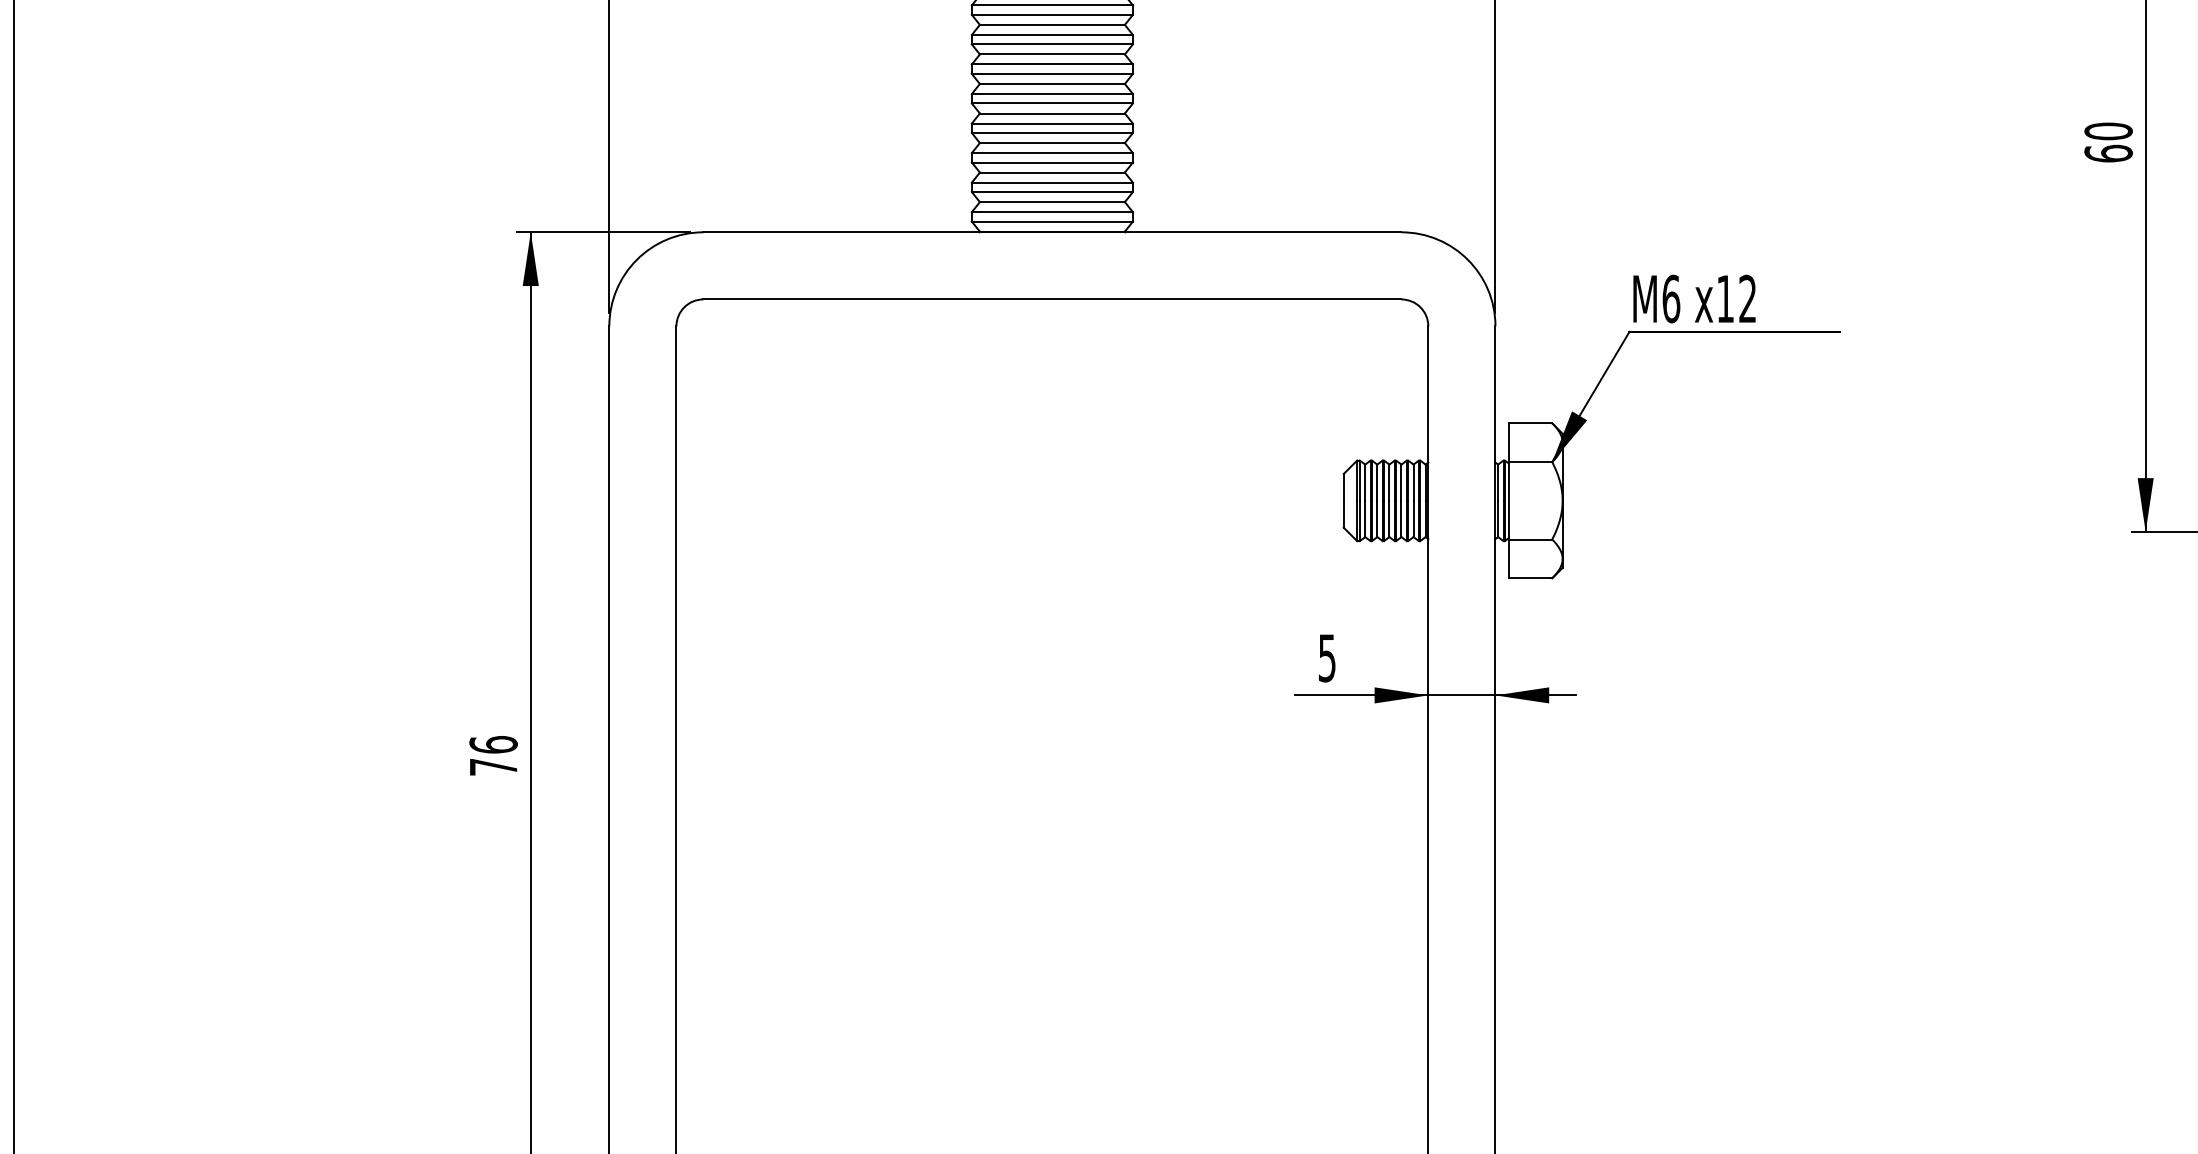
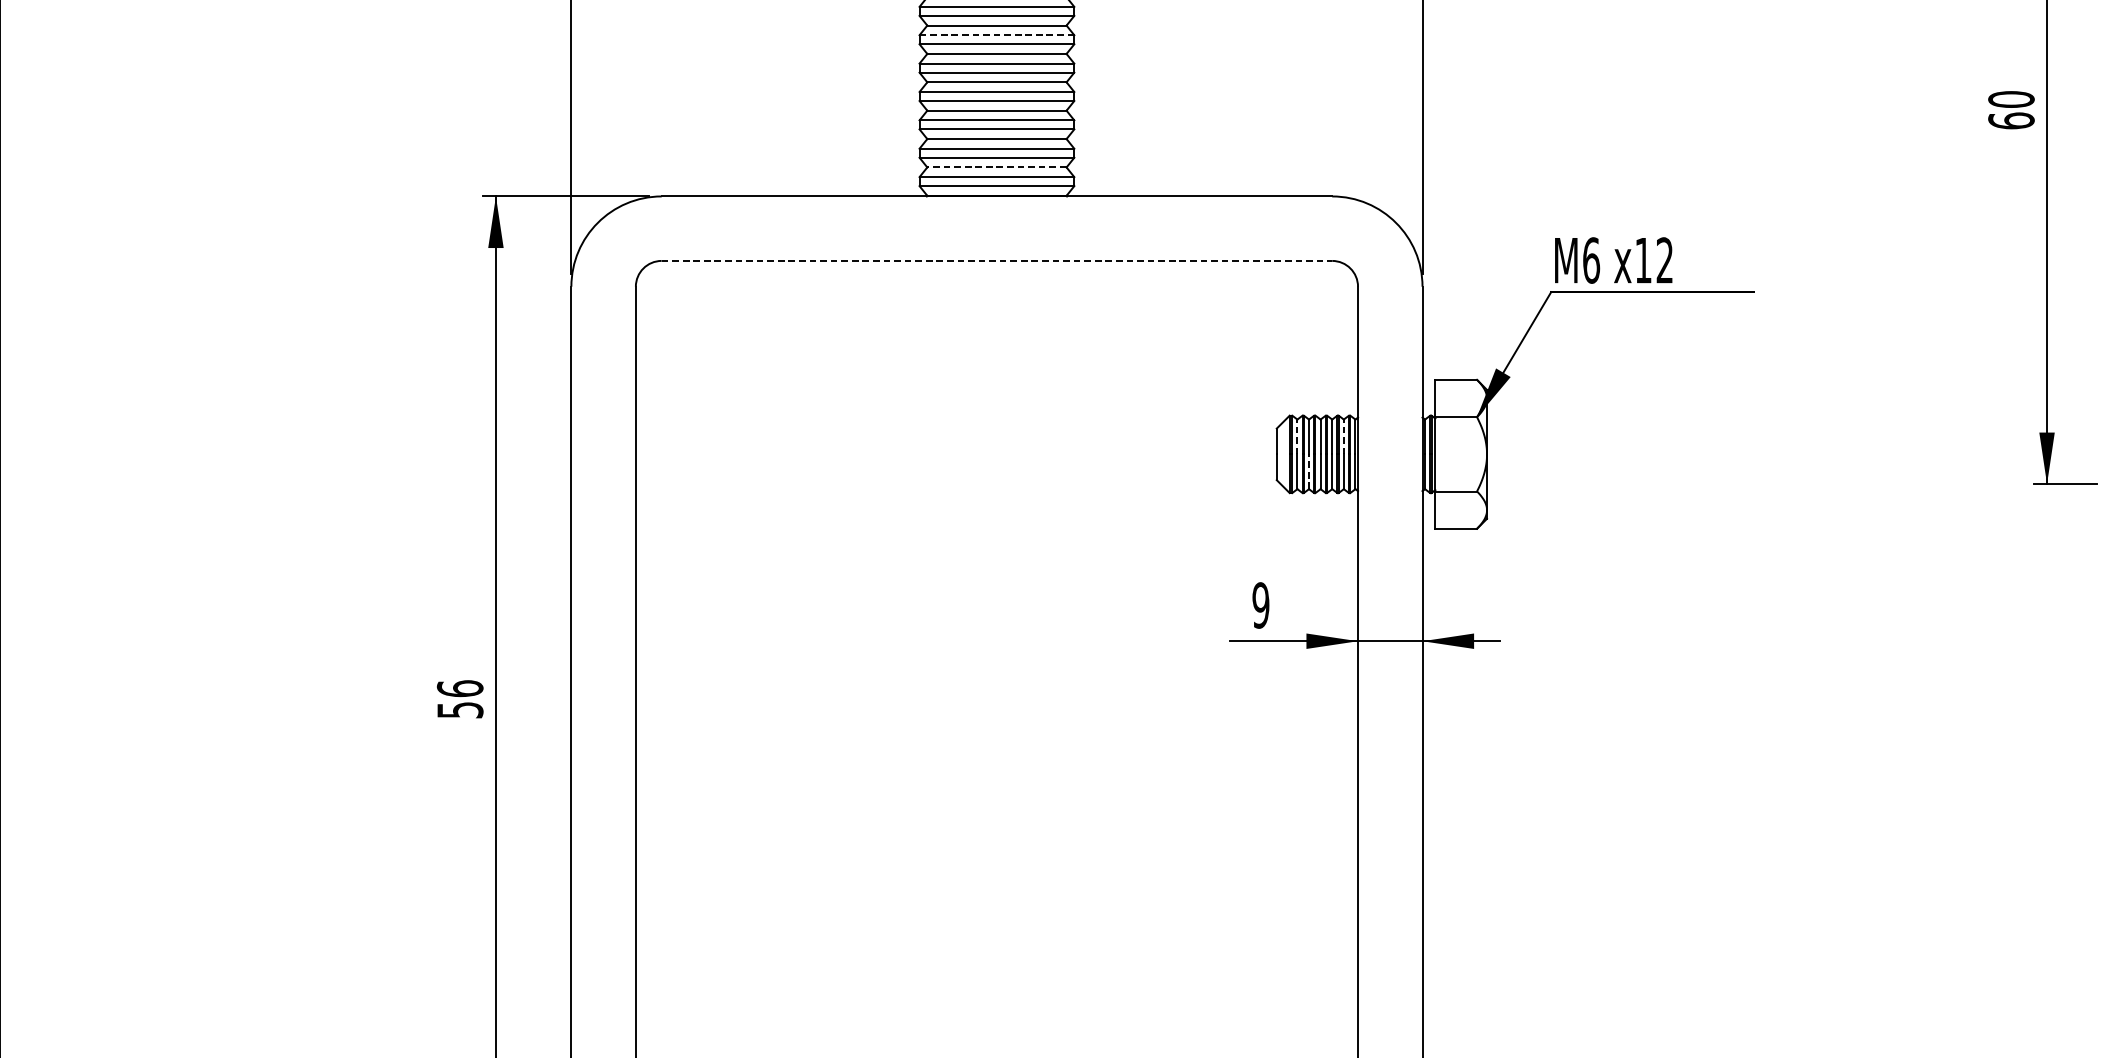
line: (1052, 64) -> (997, 35), solid -> dashed
line: (1052, 202) -> (997, 167), solid -> dashed
line: (1052, 299) -> (997, 260), solid -> dashed
line: (1365, 482) -> (1297, 436), solid -> dashed
line: (1413, 482) -> (1343, 436), solid -> dashed
line: (1377, 518) -> (1309, 471), solid -> dashed
text: (1326, 657) -> (1260, 604), 5 -> 9
text: (493, 767) -> (460, 710), 76 -> 56

